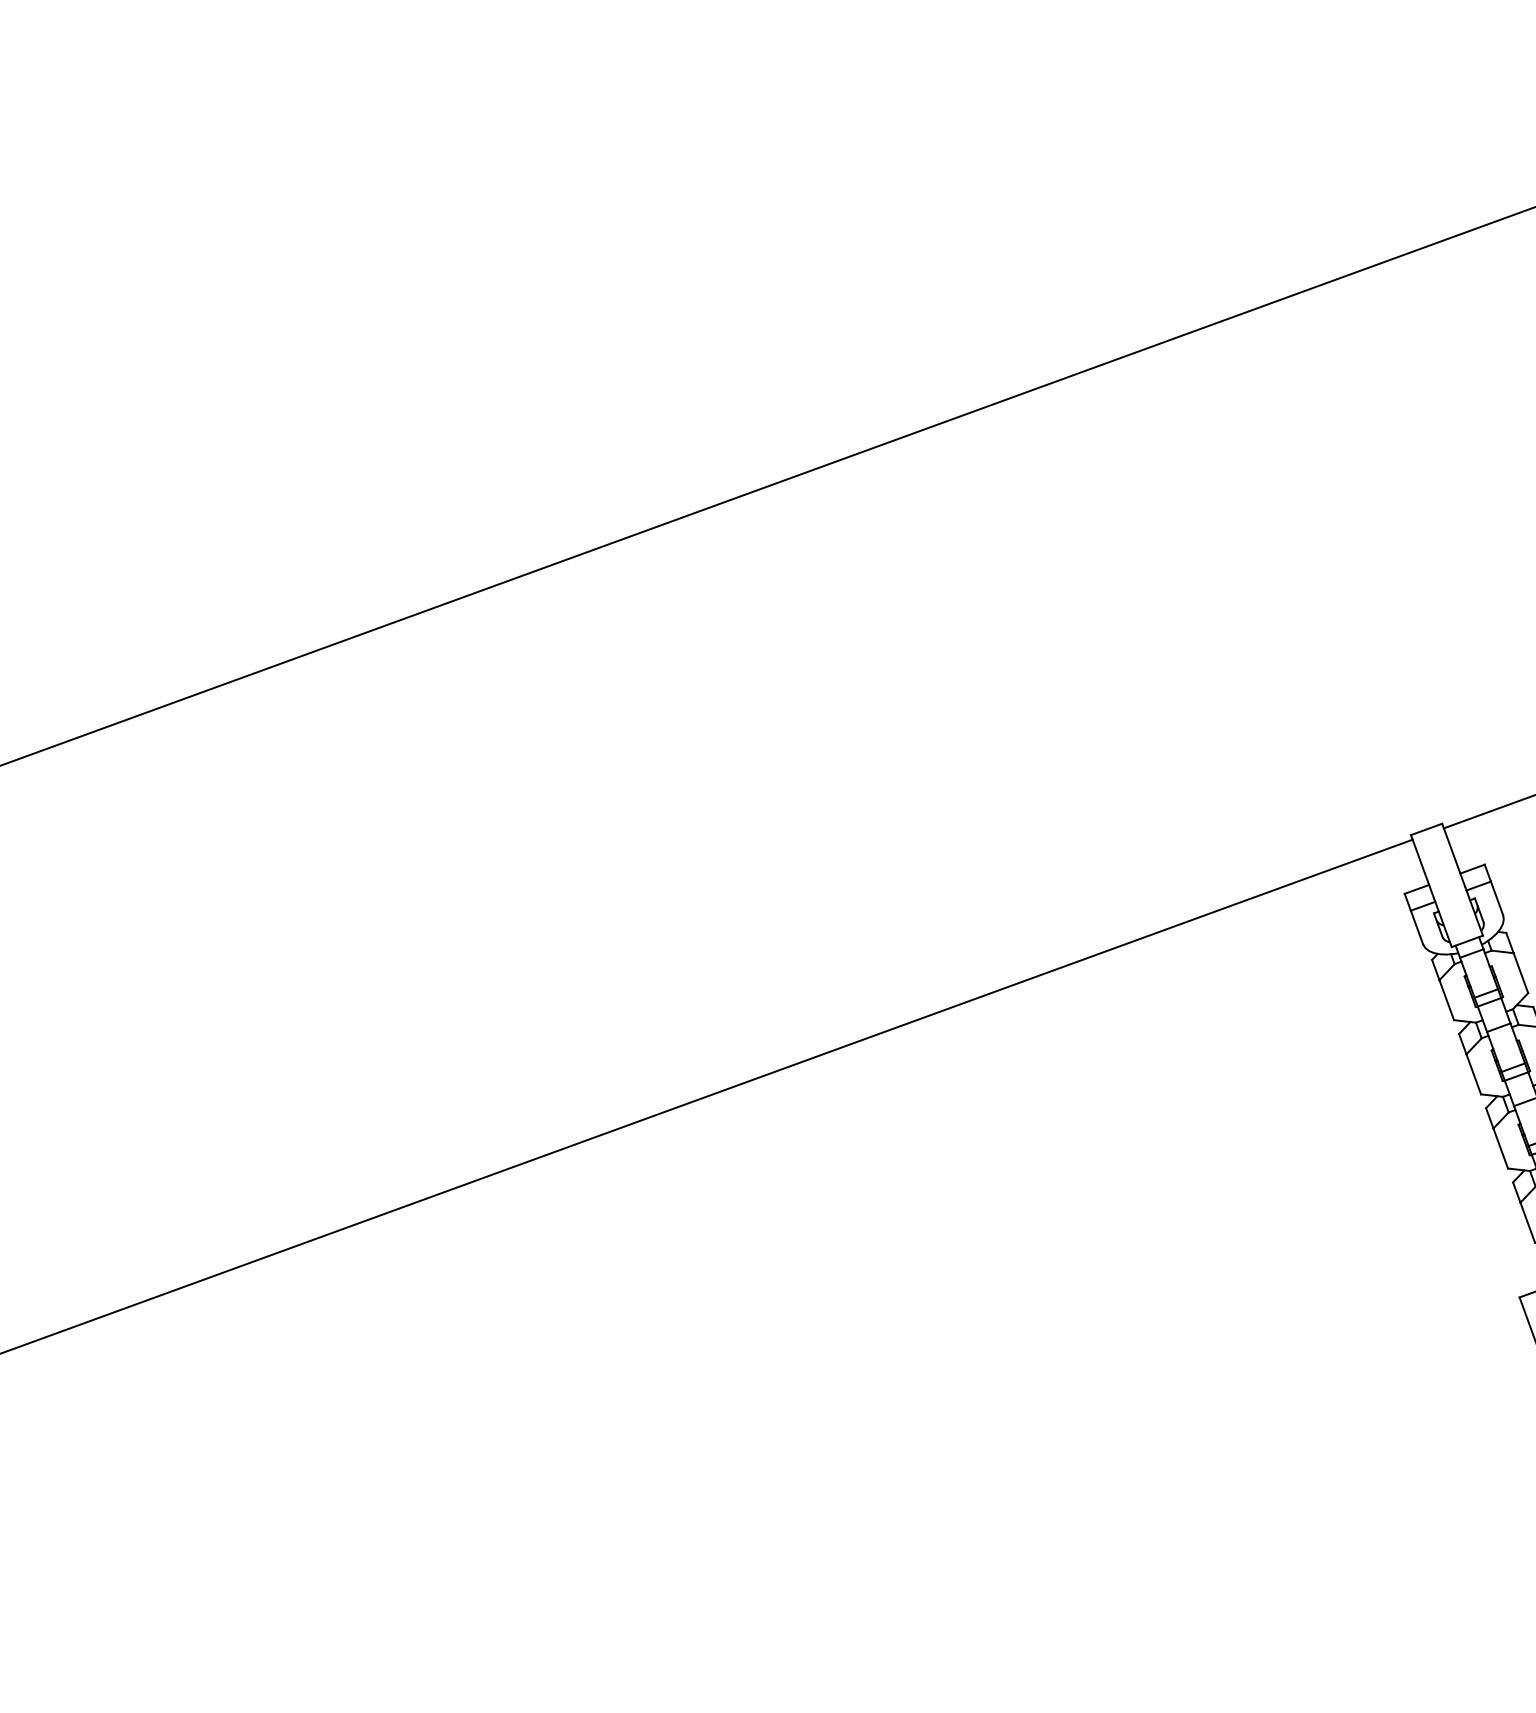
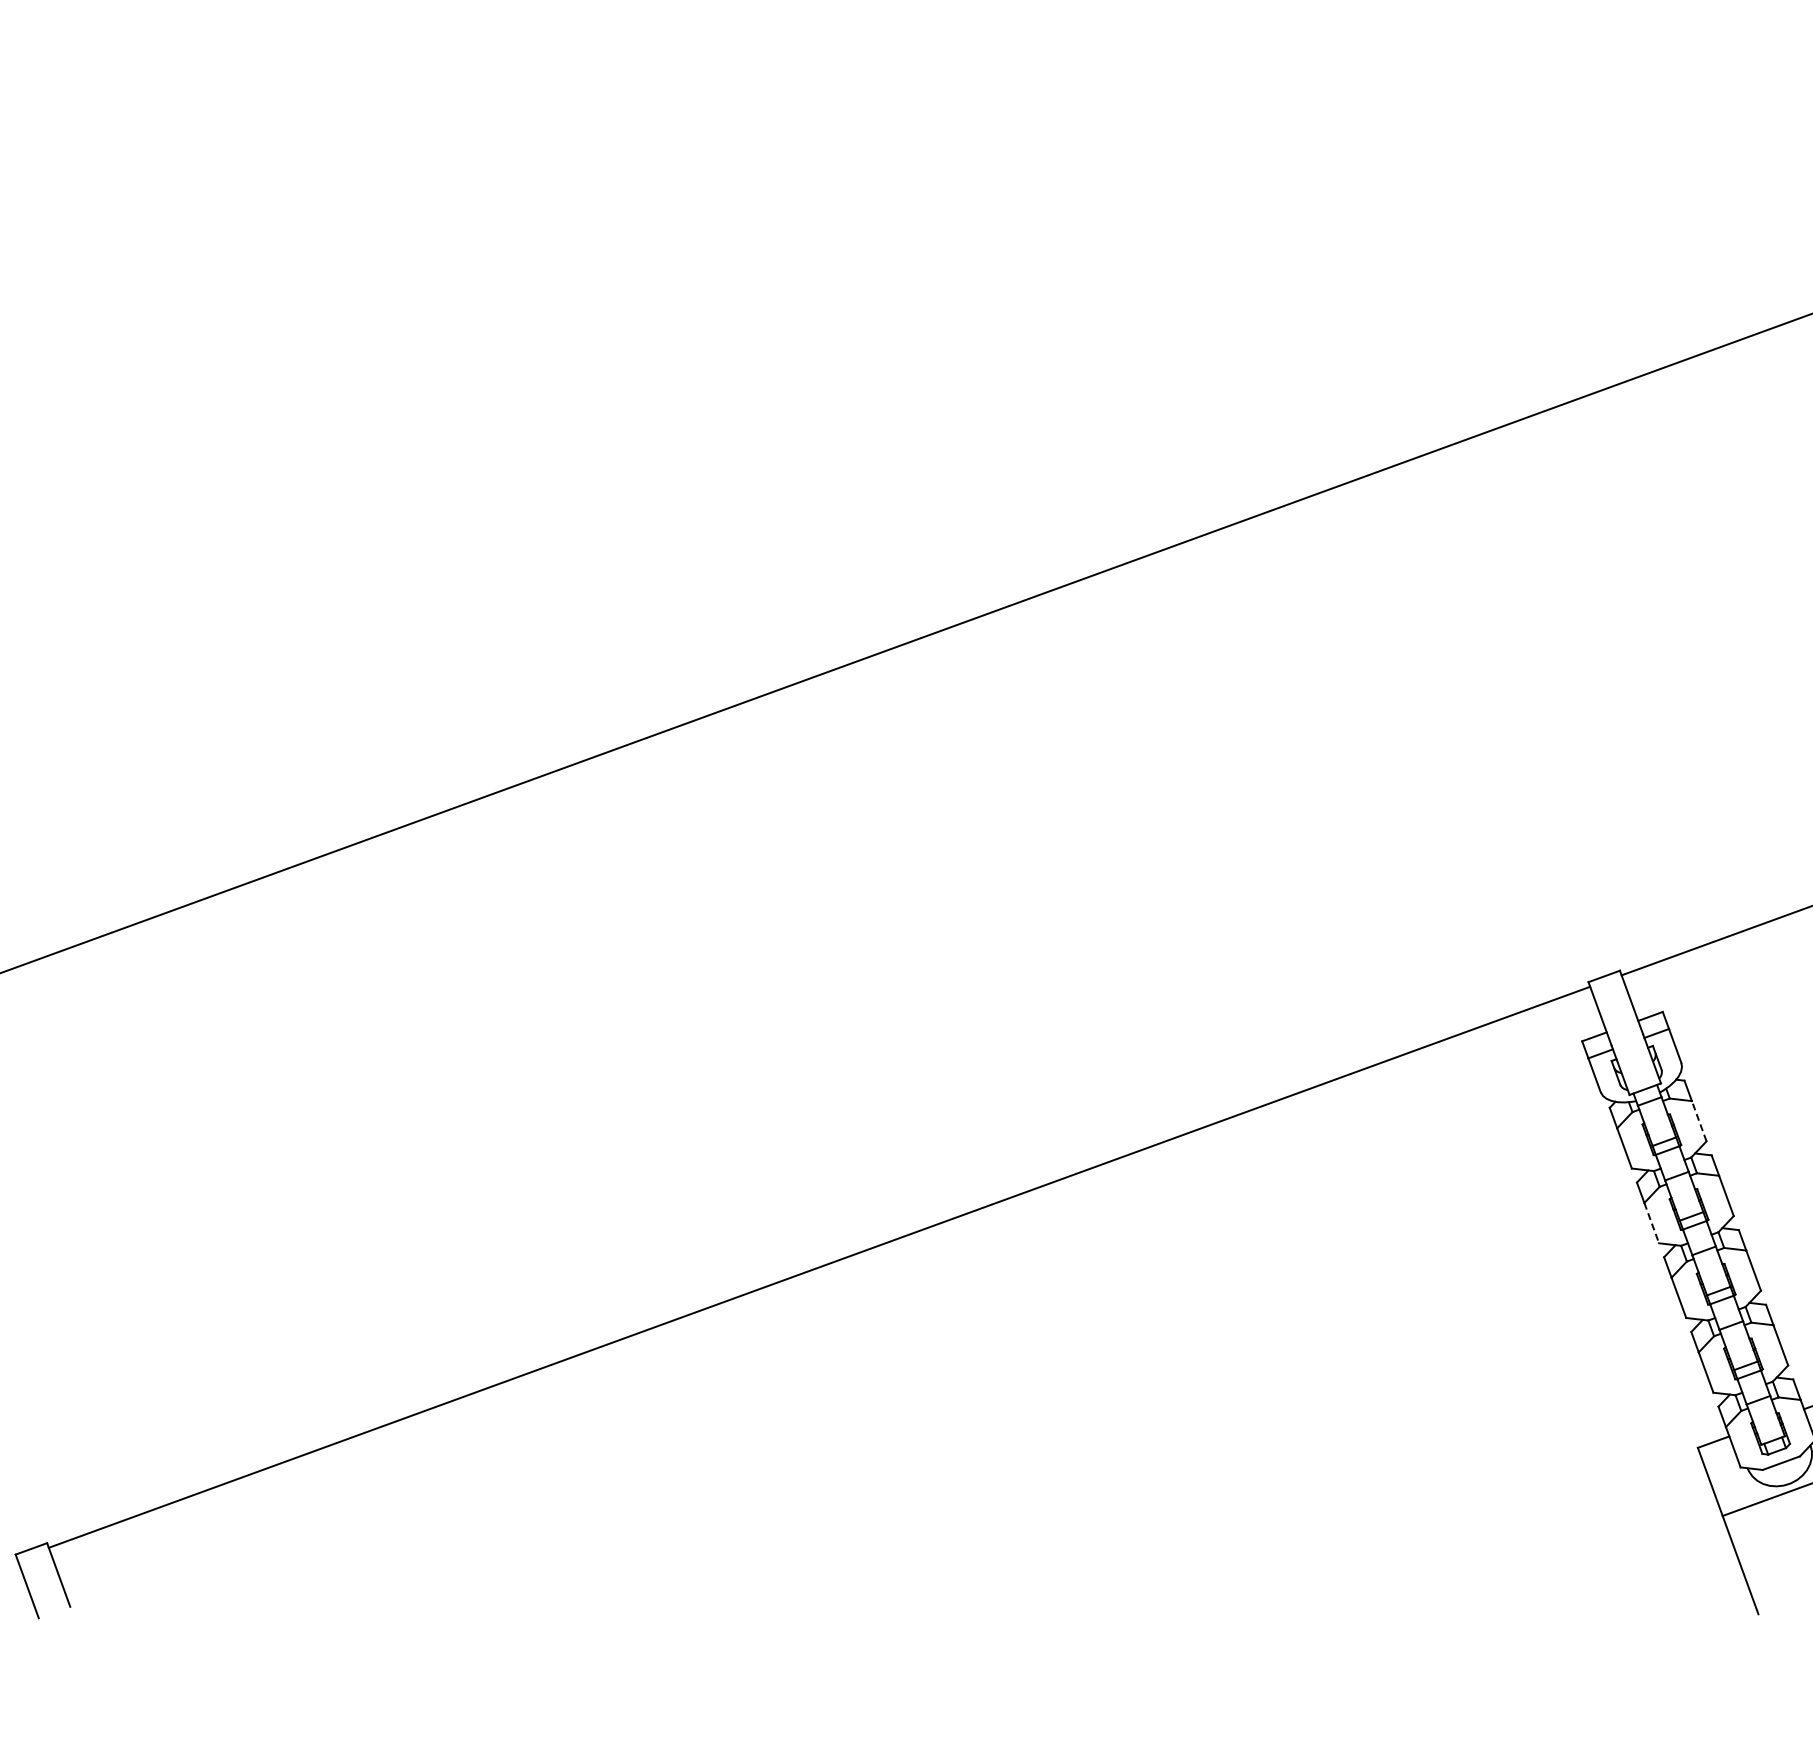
line: (1521, 972) -> (1699, 1120), solid -> dashed
line: (1473, 1074) -> (1651, 1223), solid -> dashed

